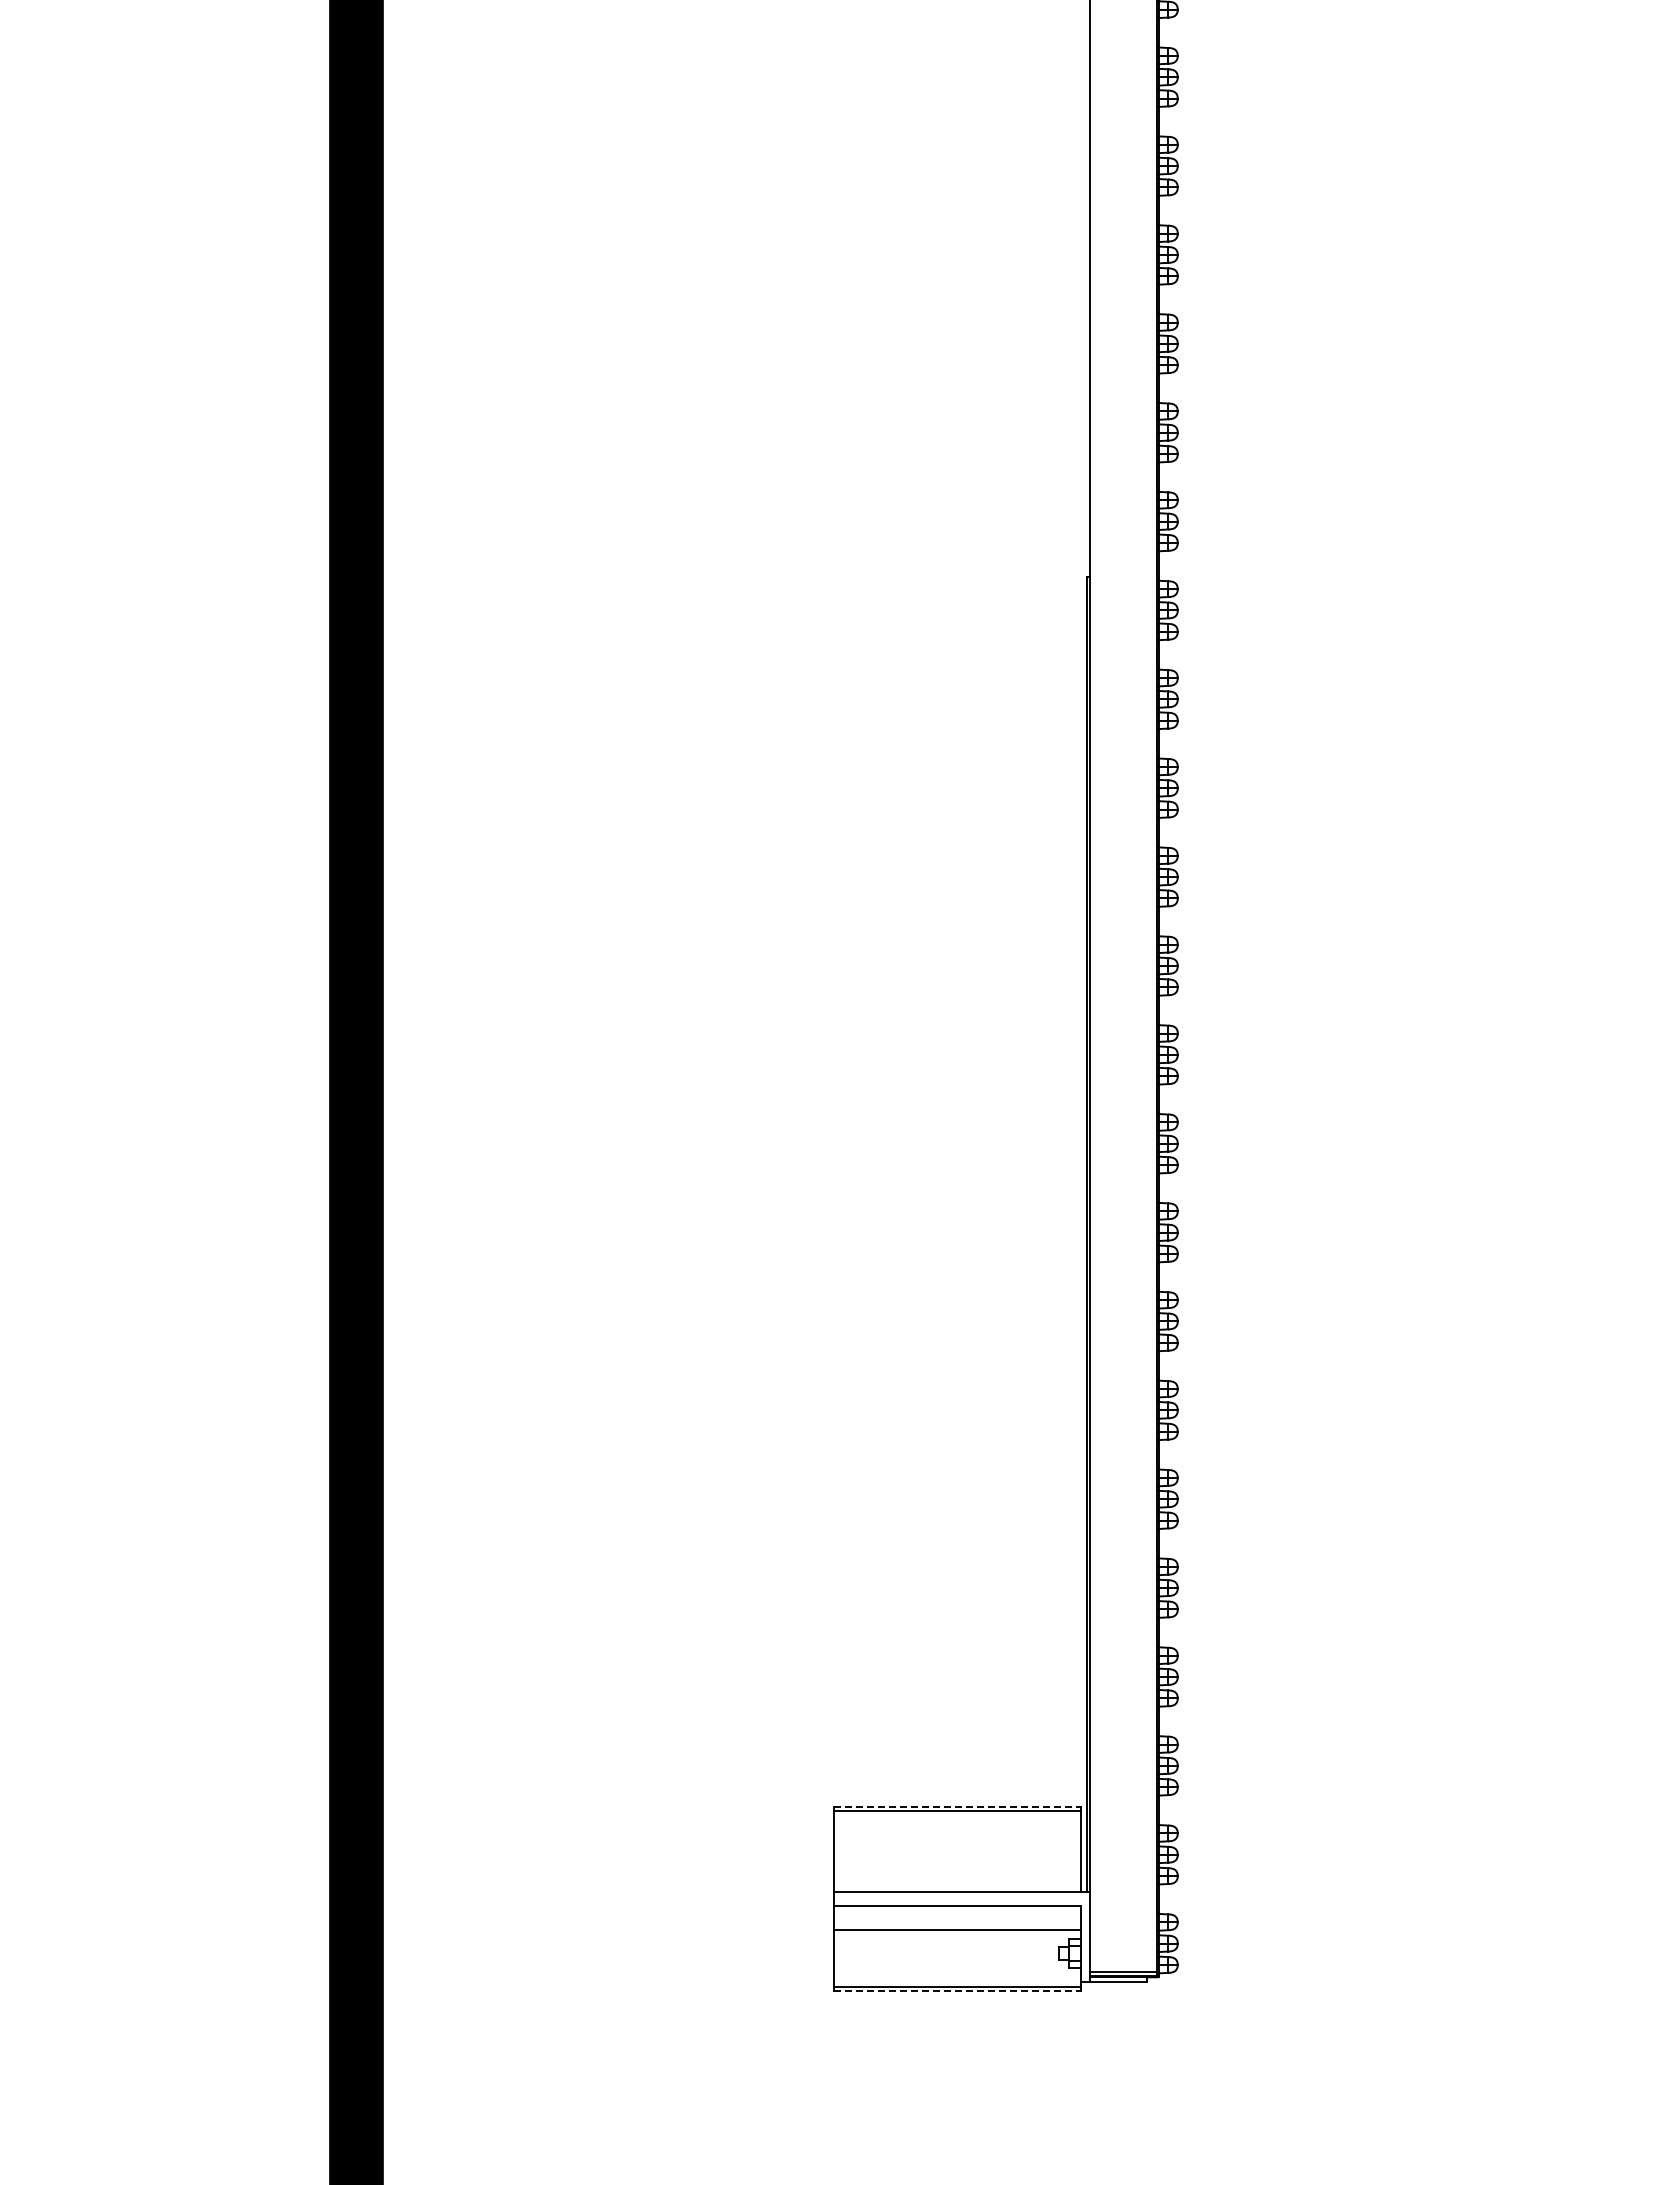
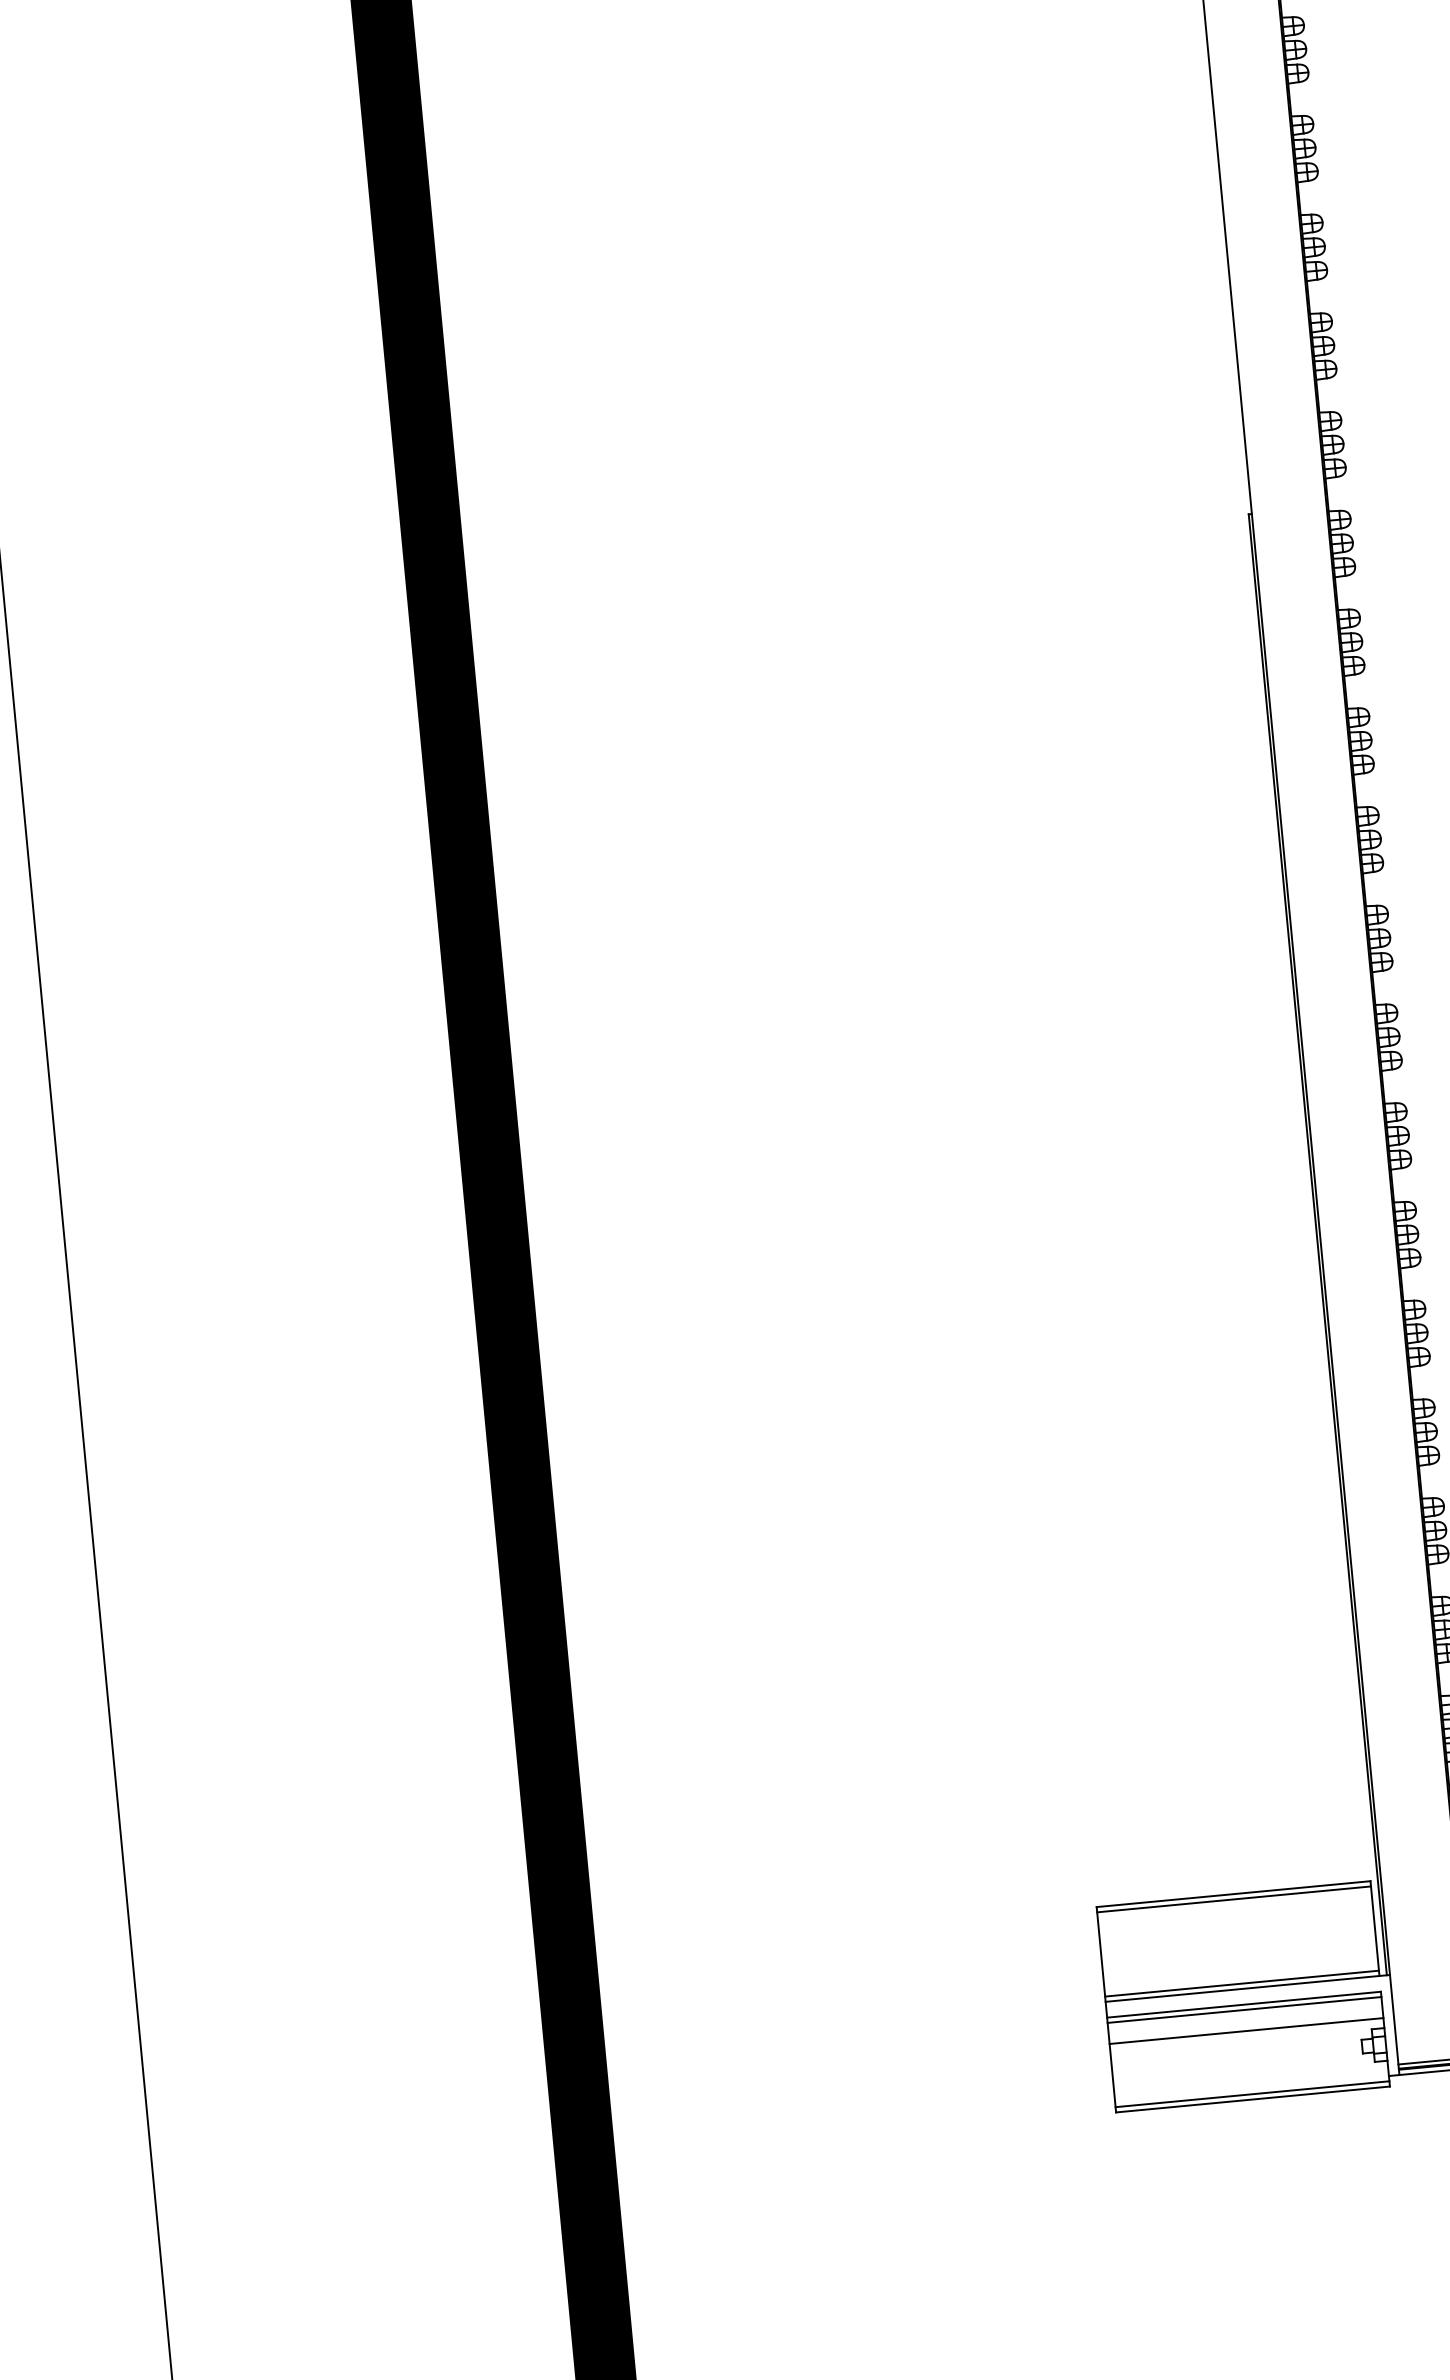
line: (957, 1806) -> (1233, 1894), dashed -> solid
line: (957, 1887) -> (1242, 1984), added
line: (957, 1910) -> (1244, 2009), added
line: (957, 1991) -> (1253, 2099), dashed -> solid

